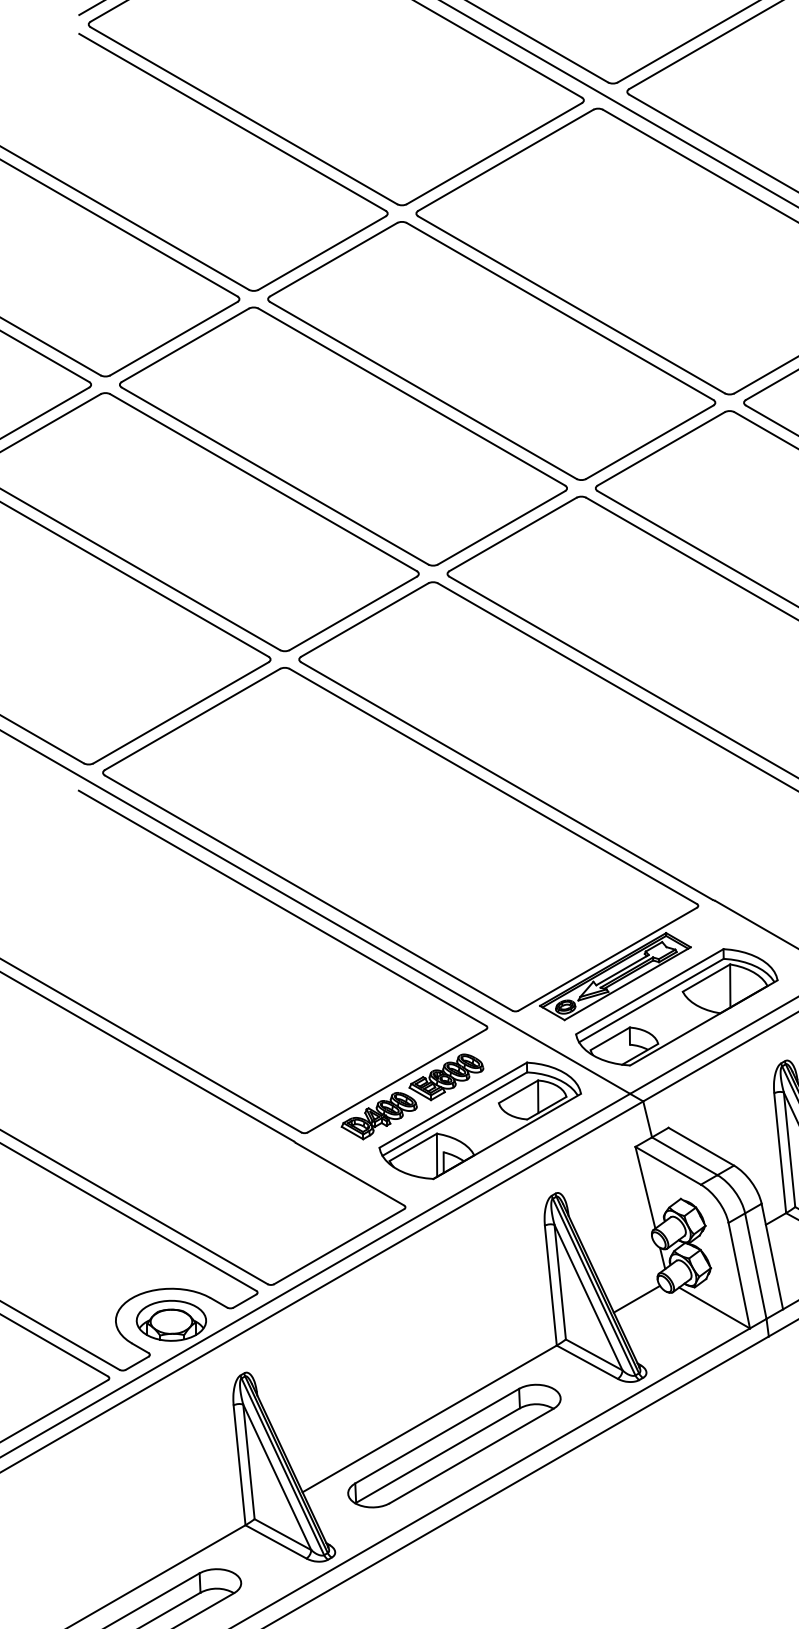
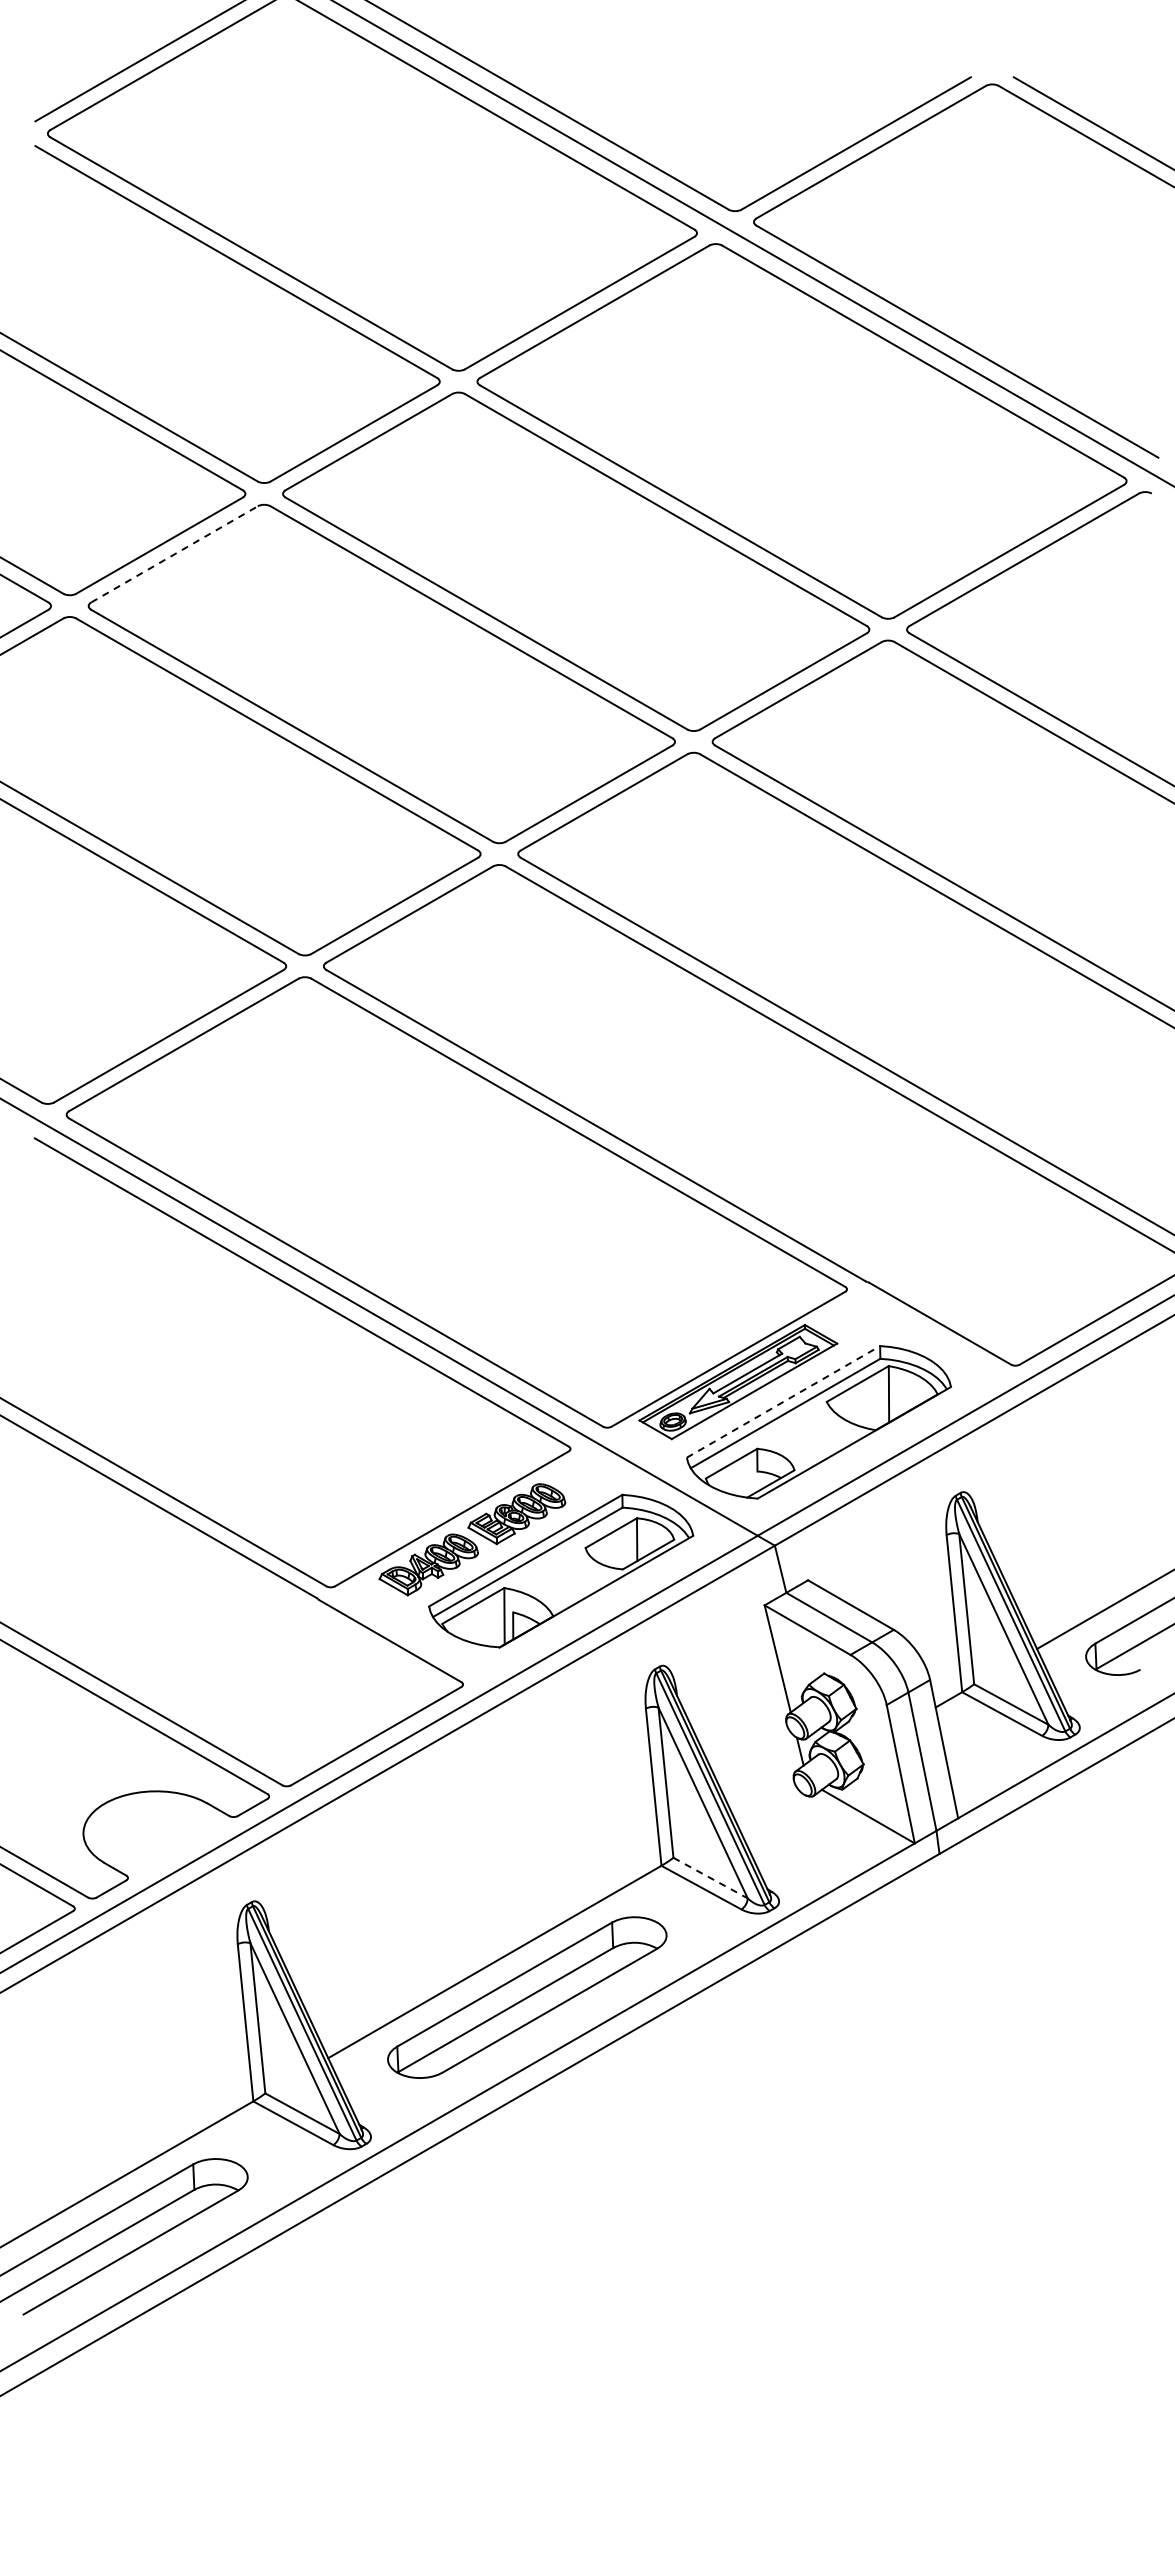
line: (185, 345) -> (174, 554), solid -> dashed
line: (649, 991) -> (783, 1401), solid -> dashed
line: (636, 1298) -> (766, 1804), removed
part: (170, 1320) -> (155, 1833), removed
line: (594, 1355) -> (711, 1878), solid -> dashed

